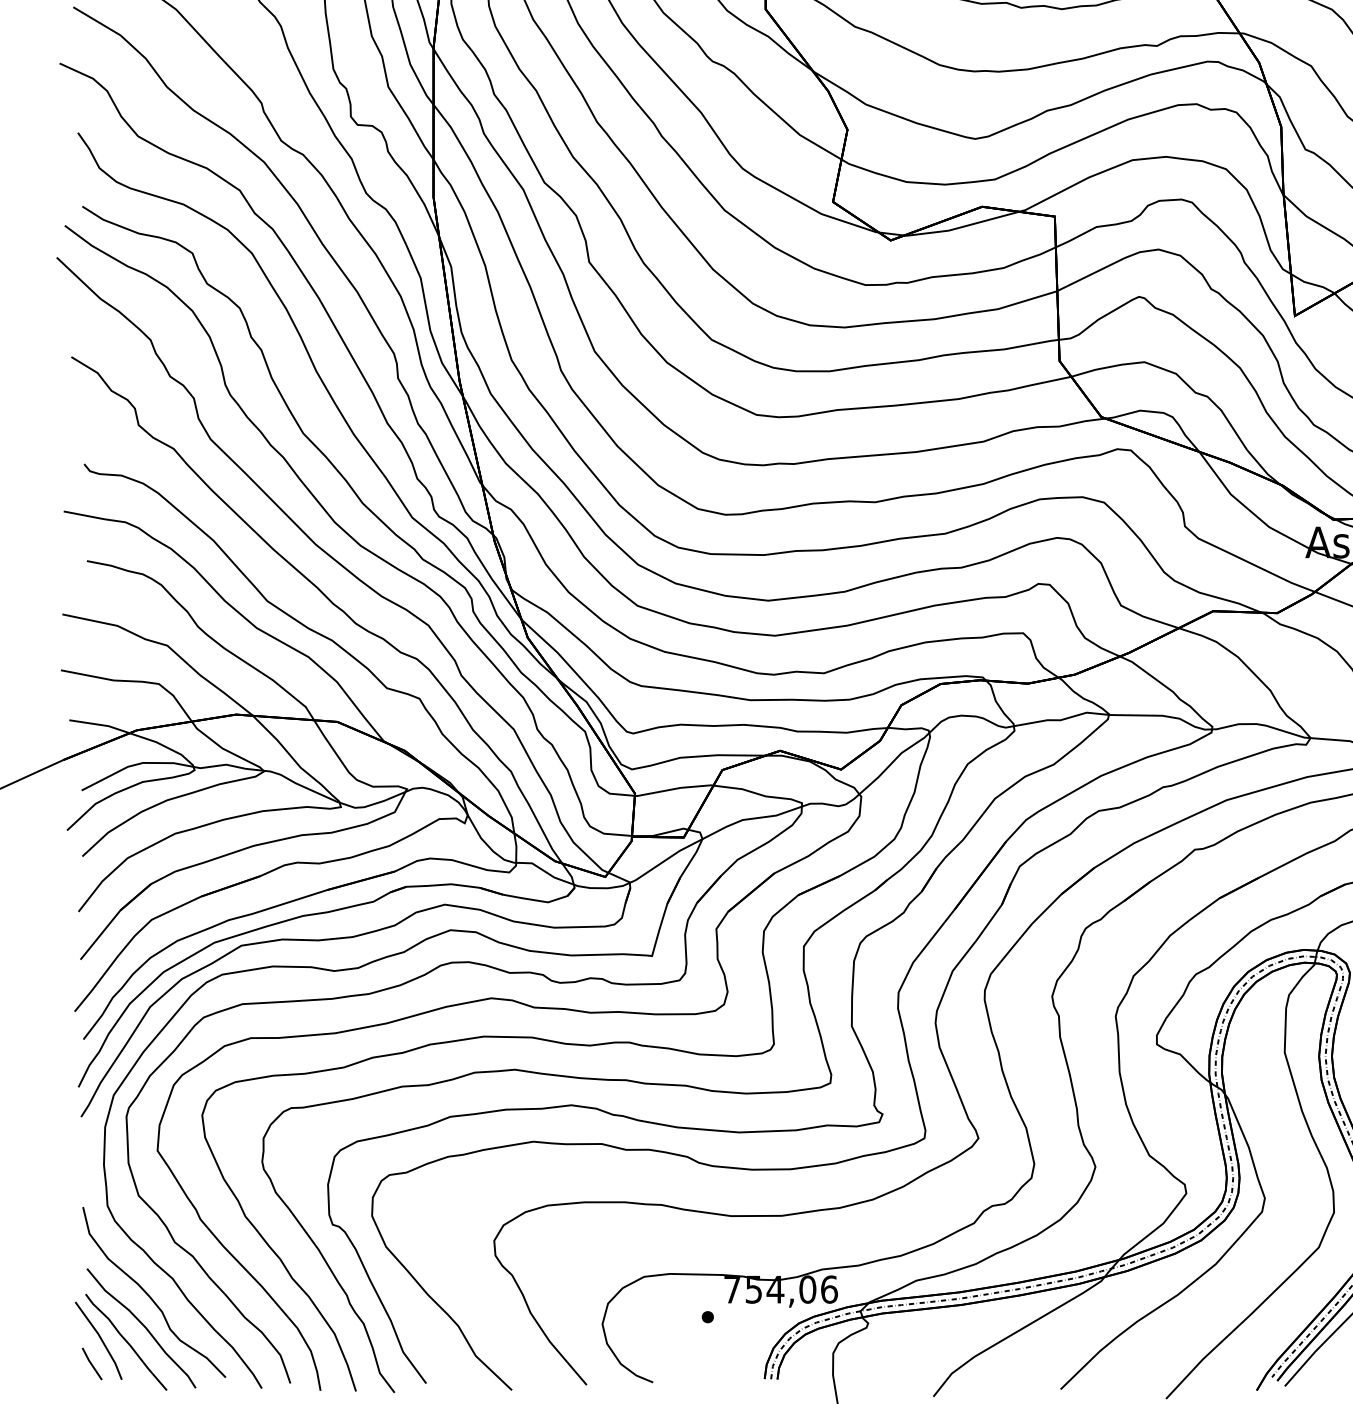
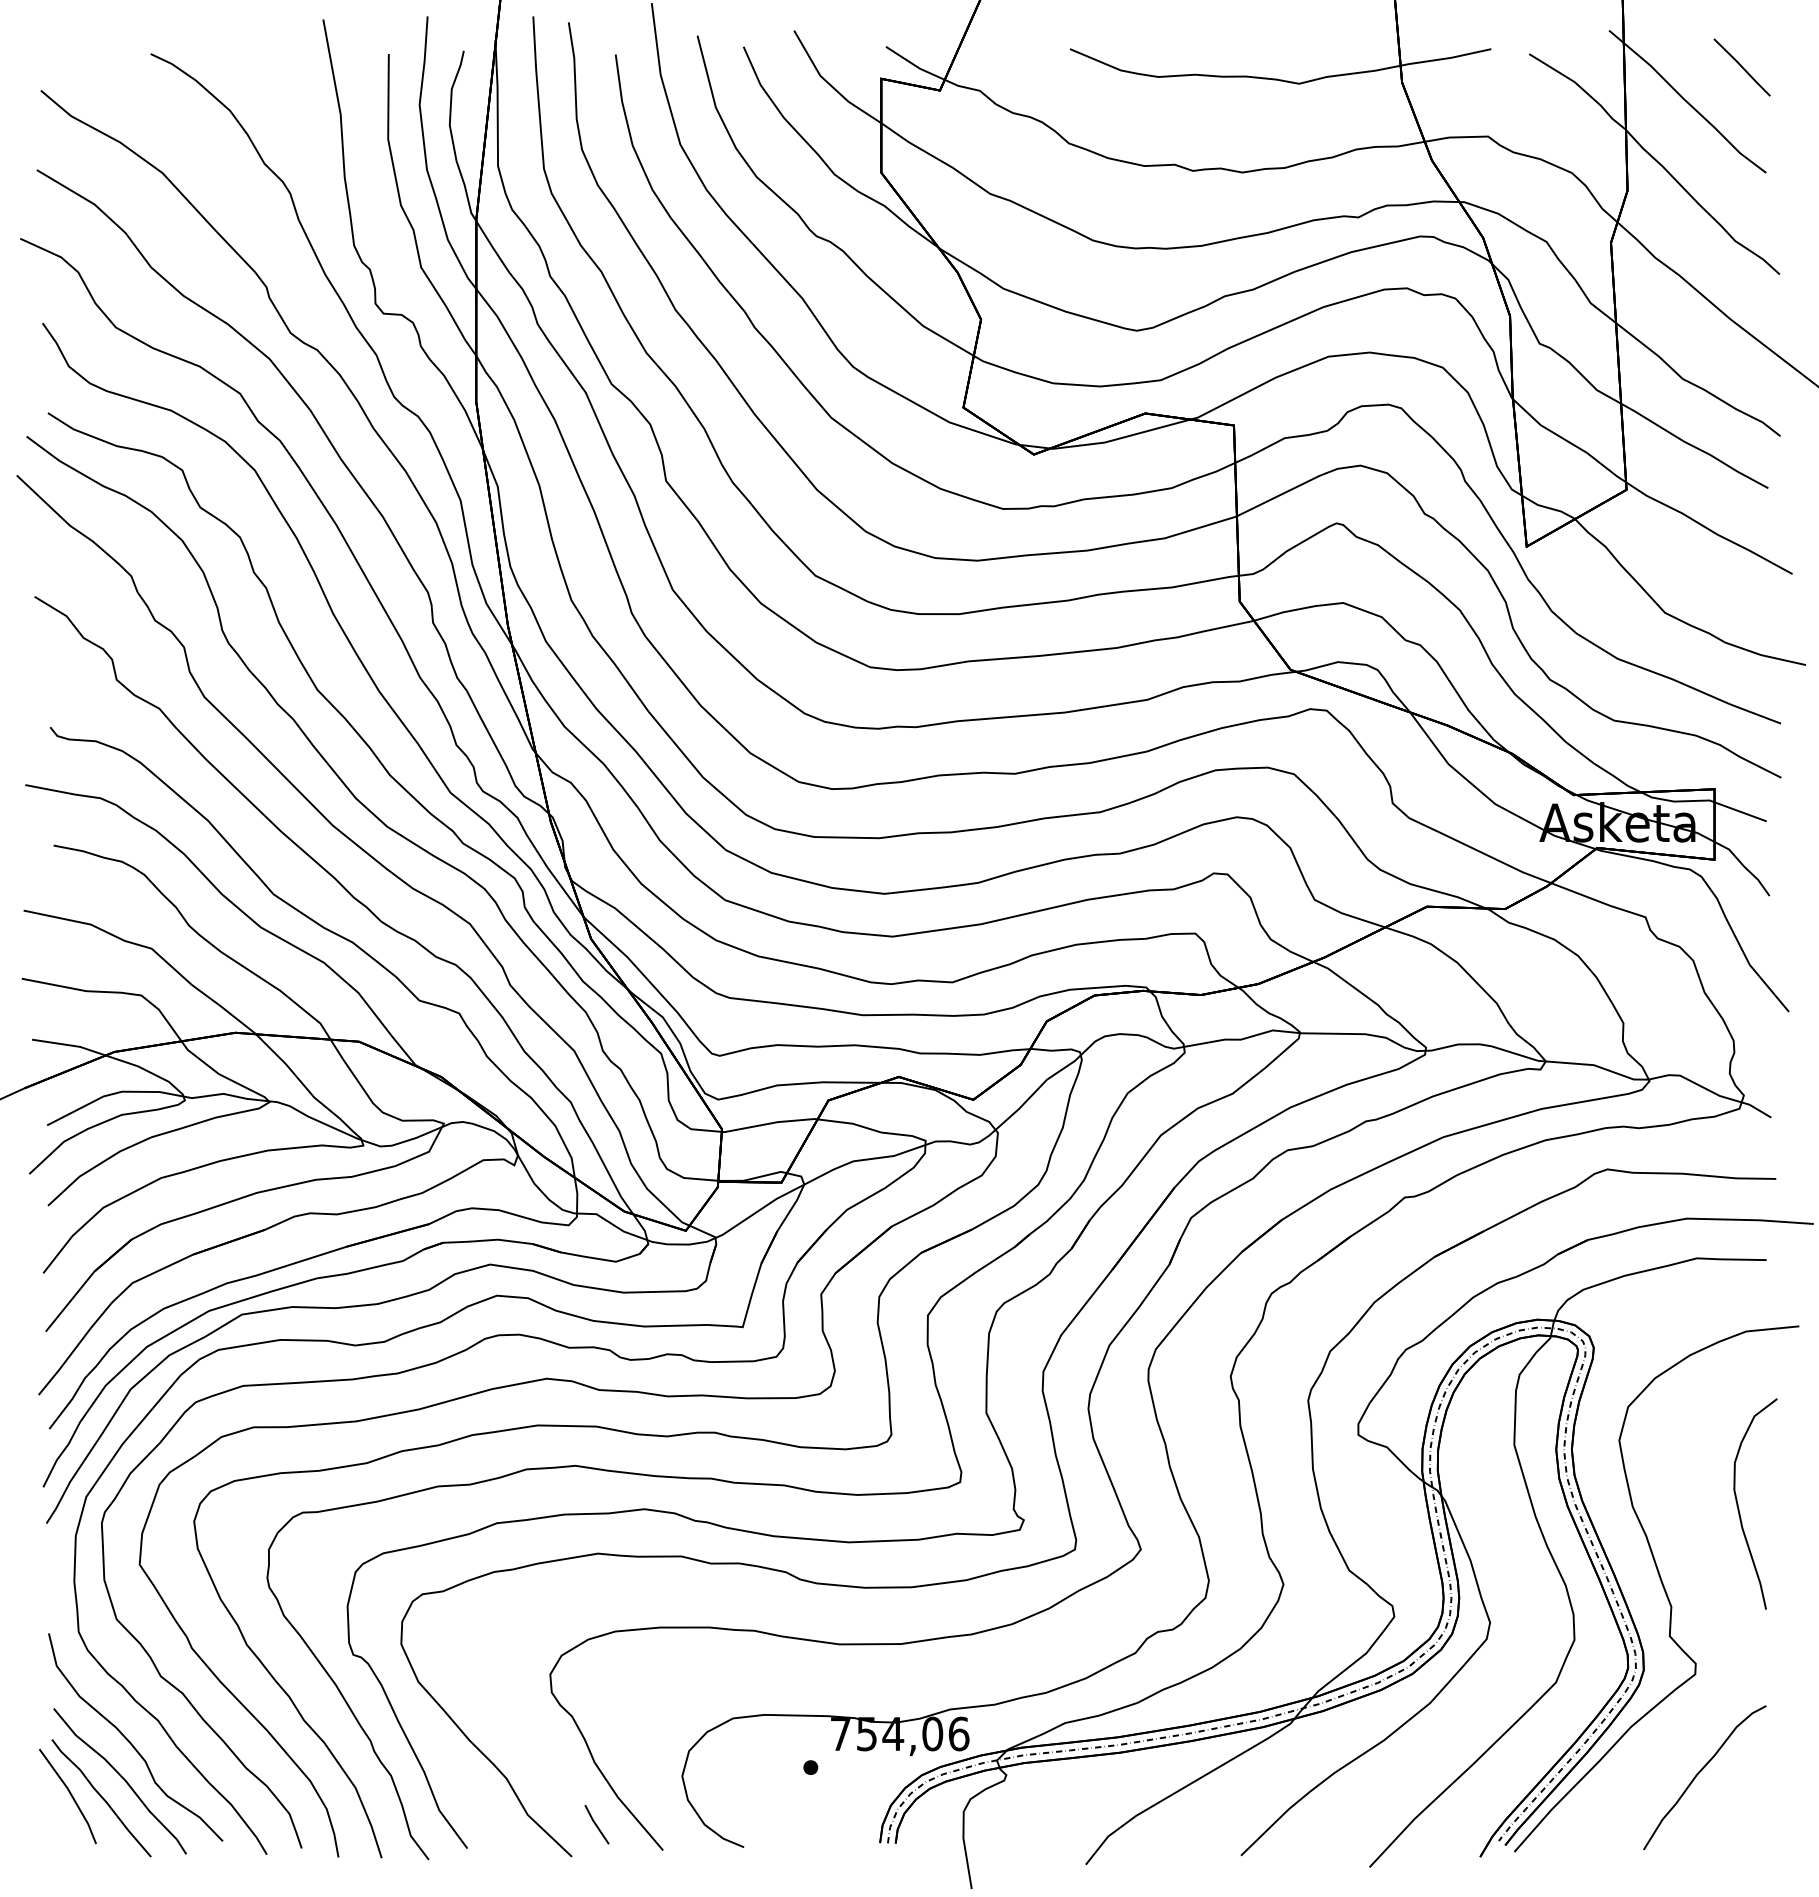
line: (91, 1363) -> (596, 1824), moved

